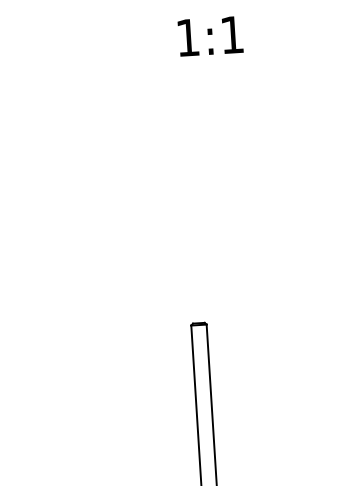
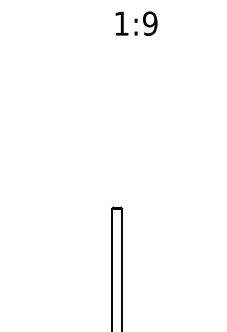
text: (230, 34) -> (149, 23), 1:1 -> 1:9

